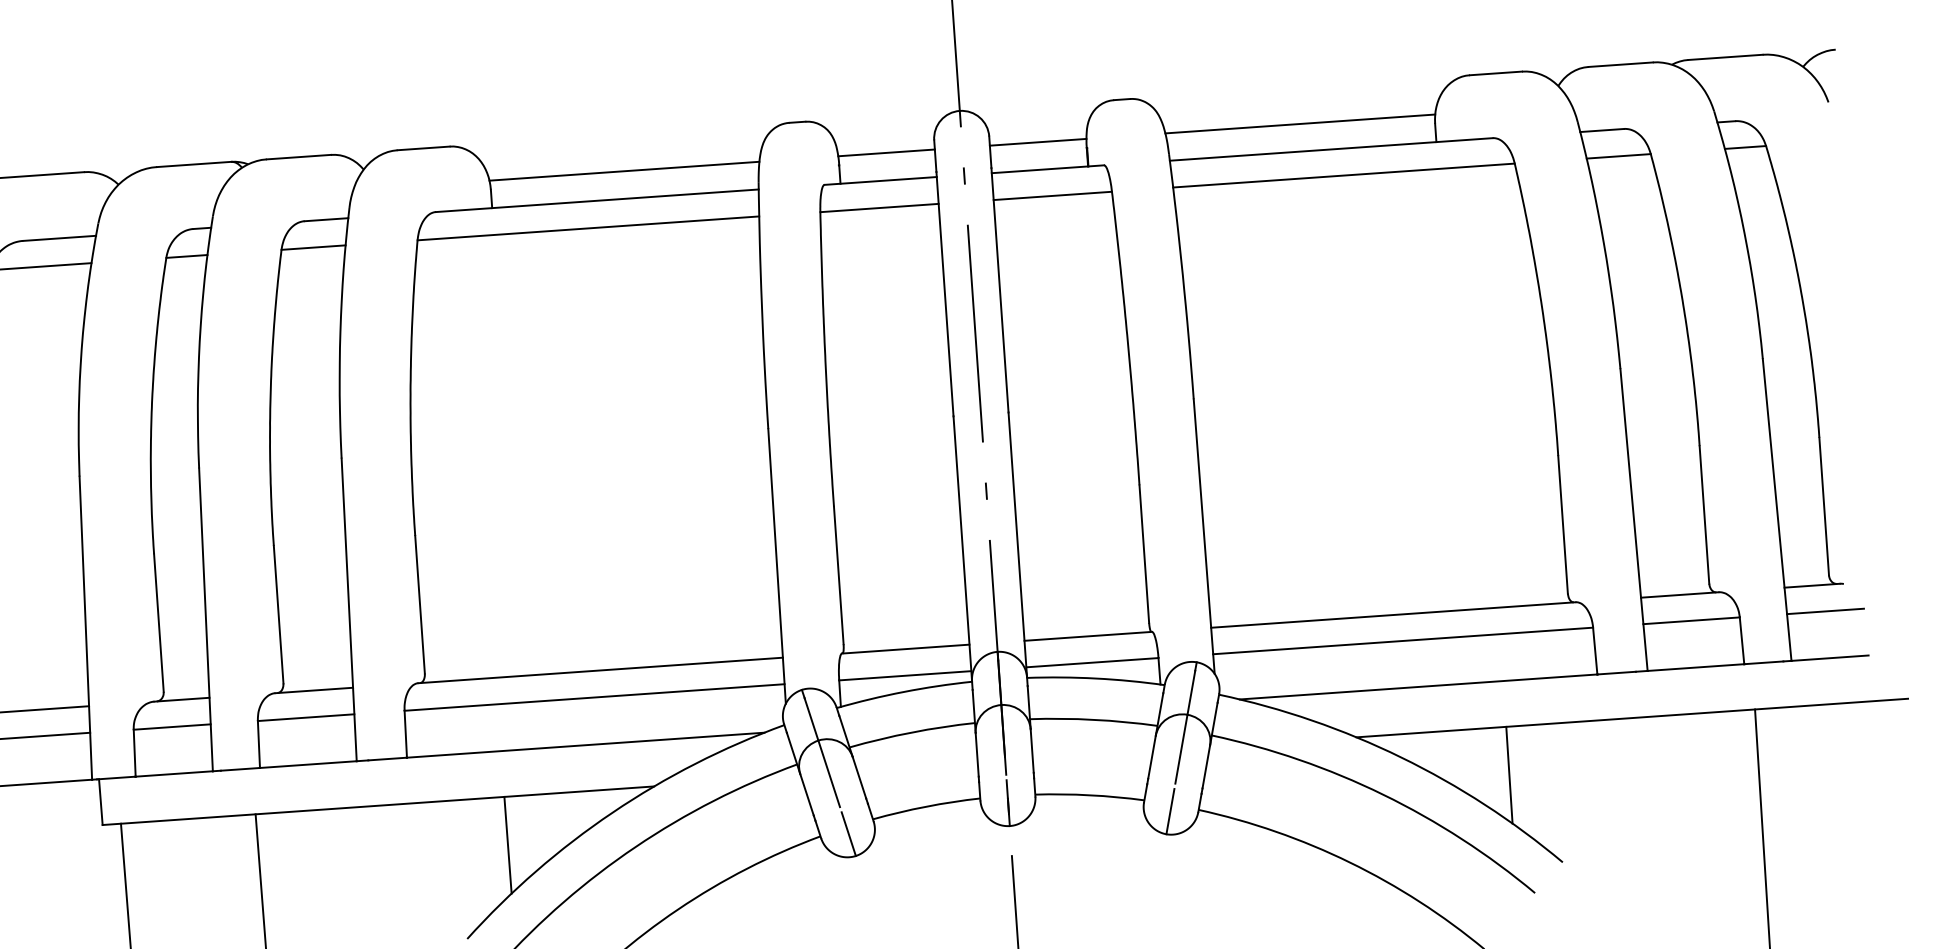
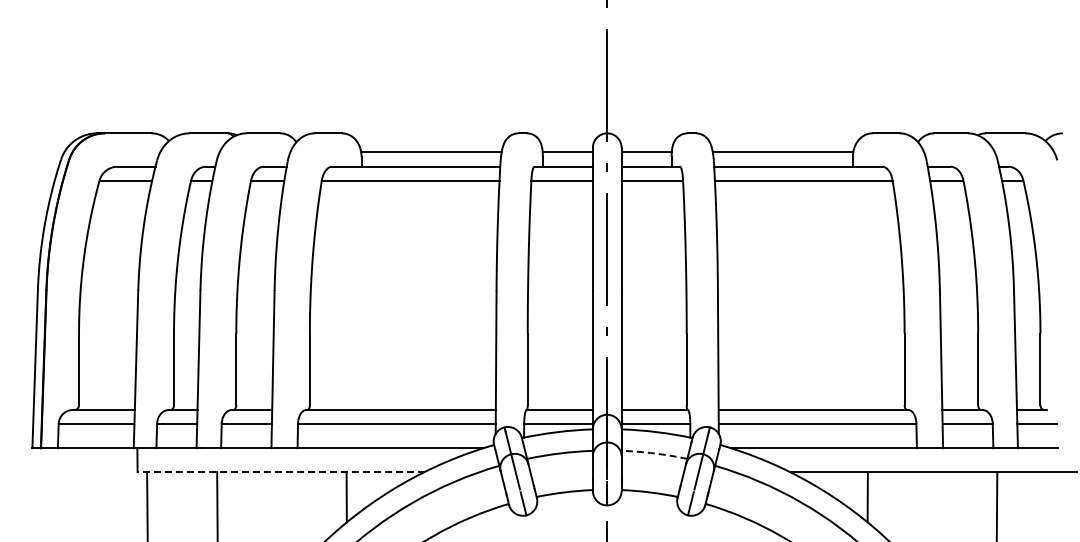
arc: (1093, 719) -> (654, 453), solid -> dashed
line: (377, 806) -> (280, 472), solid -> dashed

